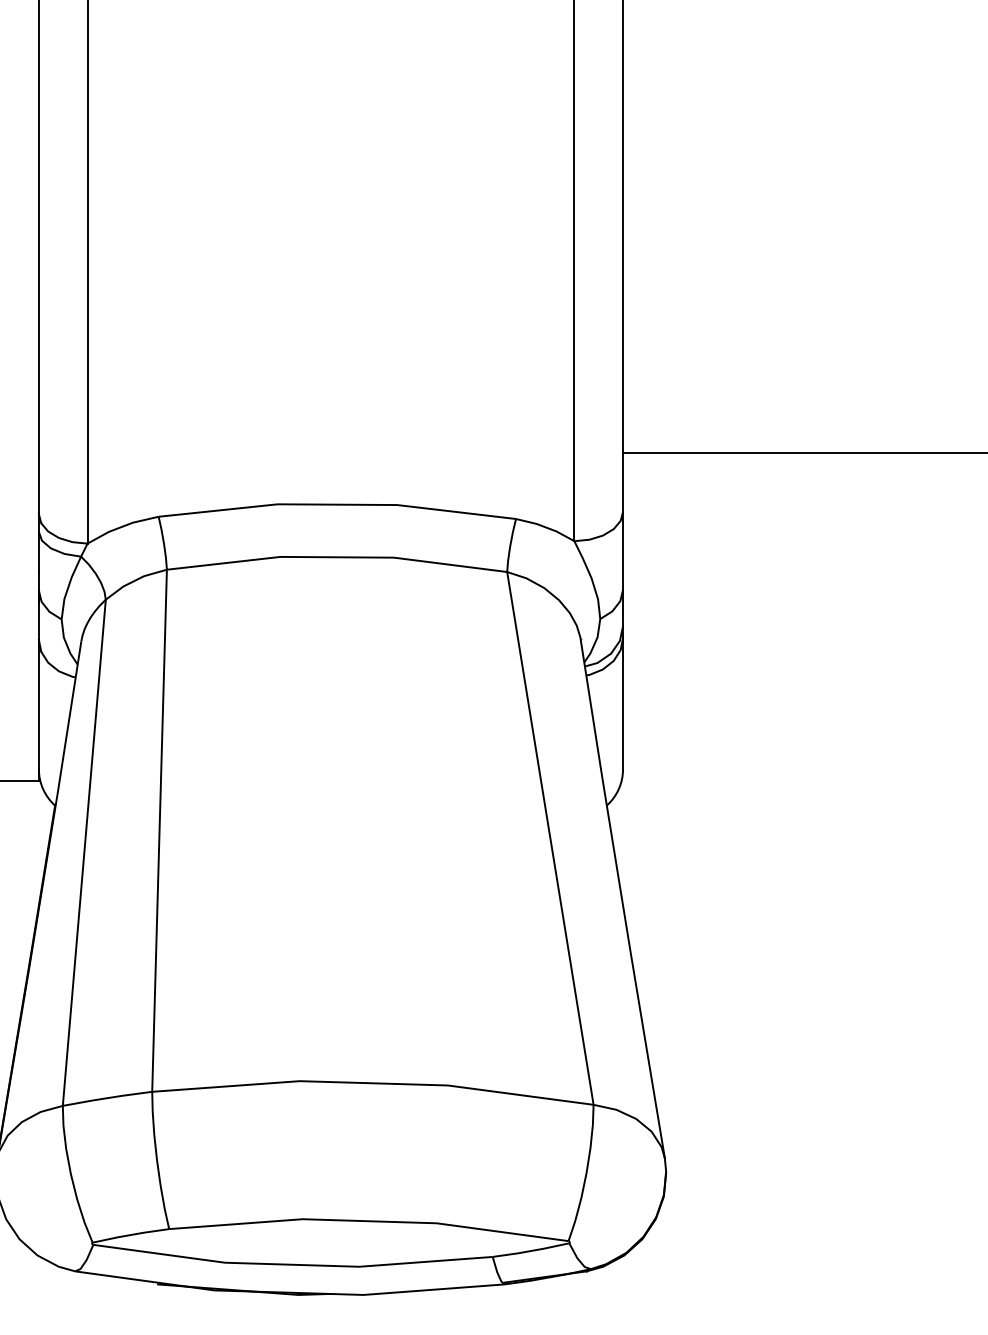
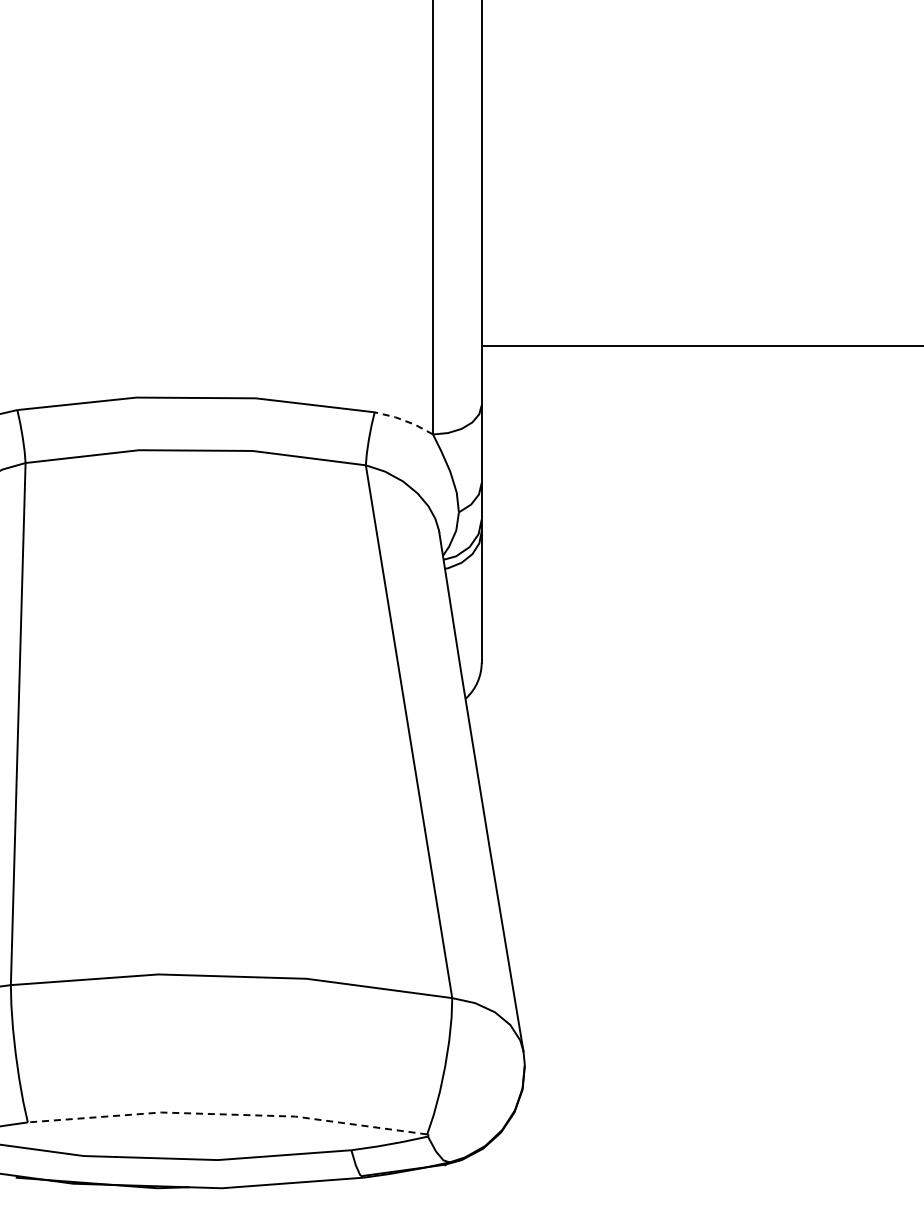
line: (545, 527) -> (404, 420), solid -> dashed
line: (369, 1221) -> (228, 1114), solid -> dashed

